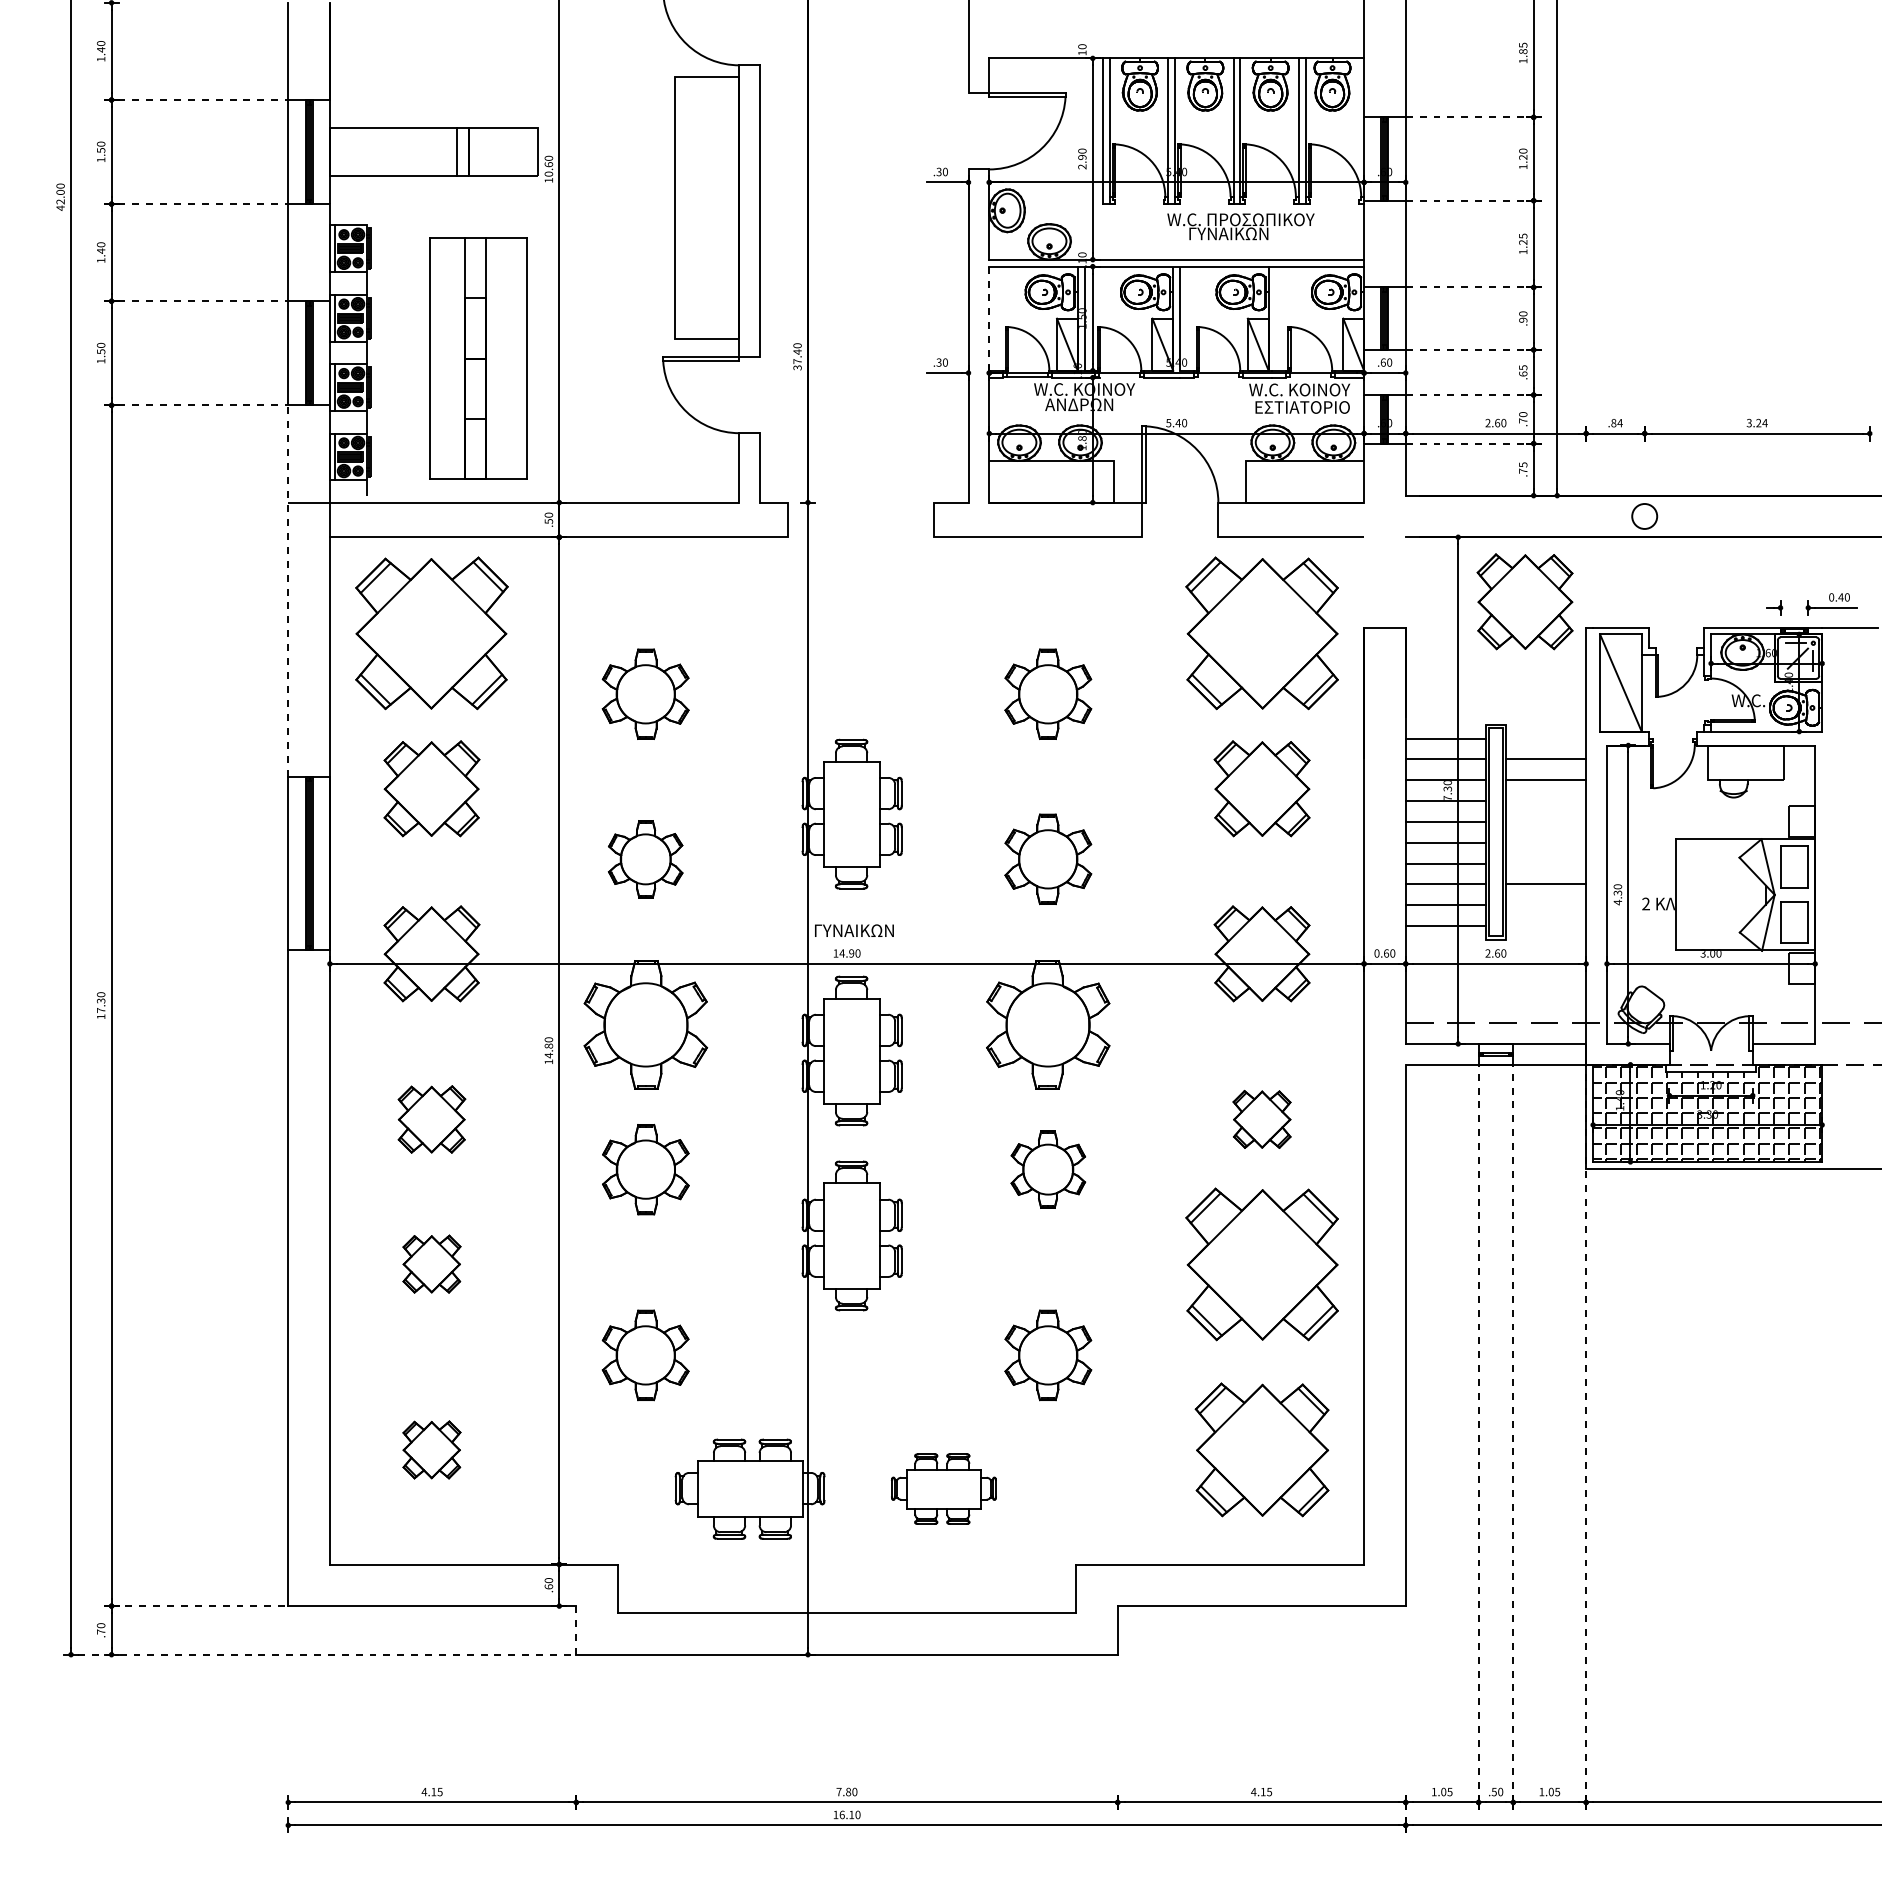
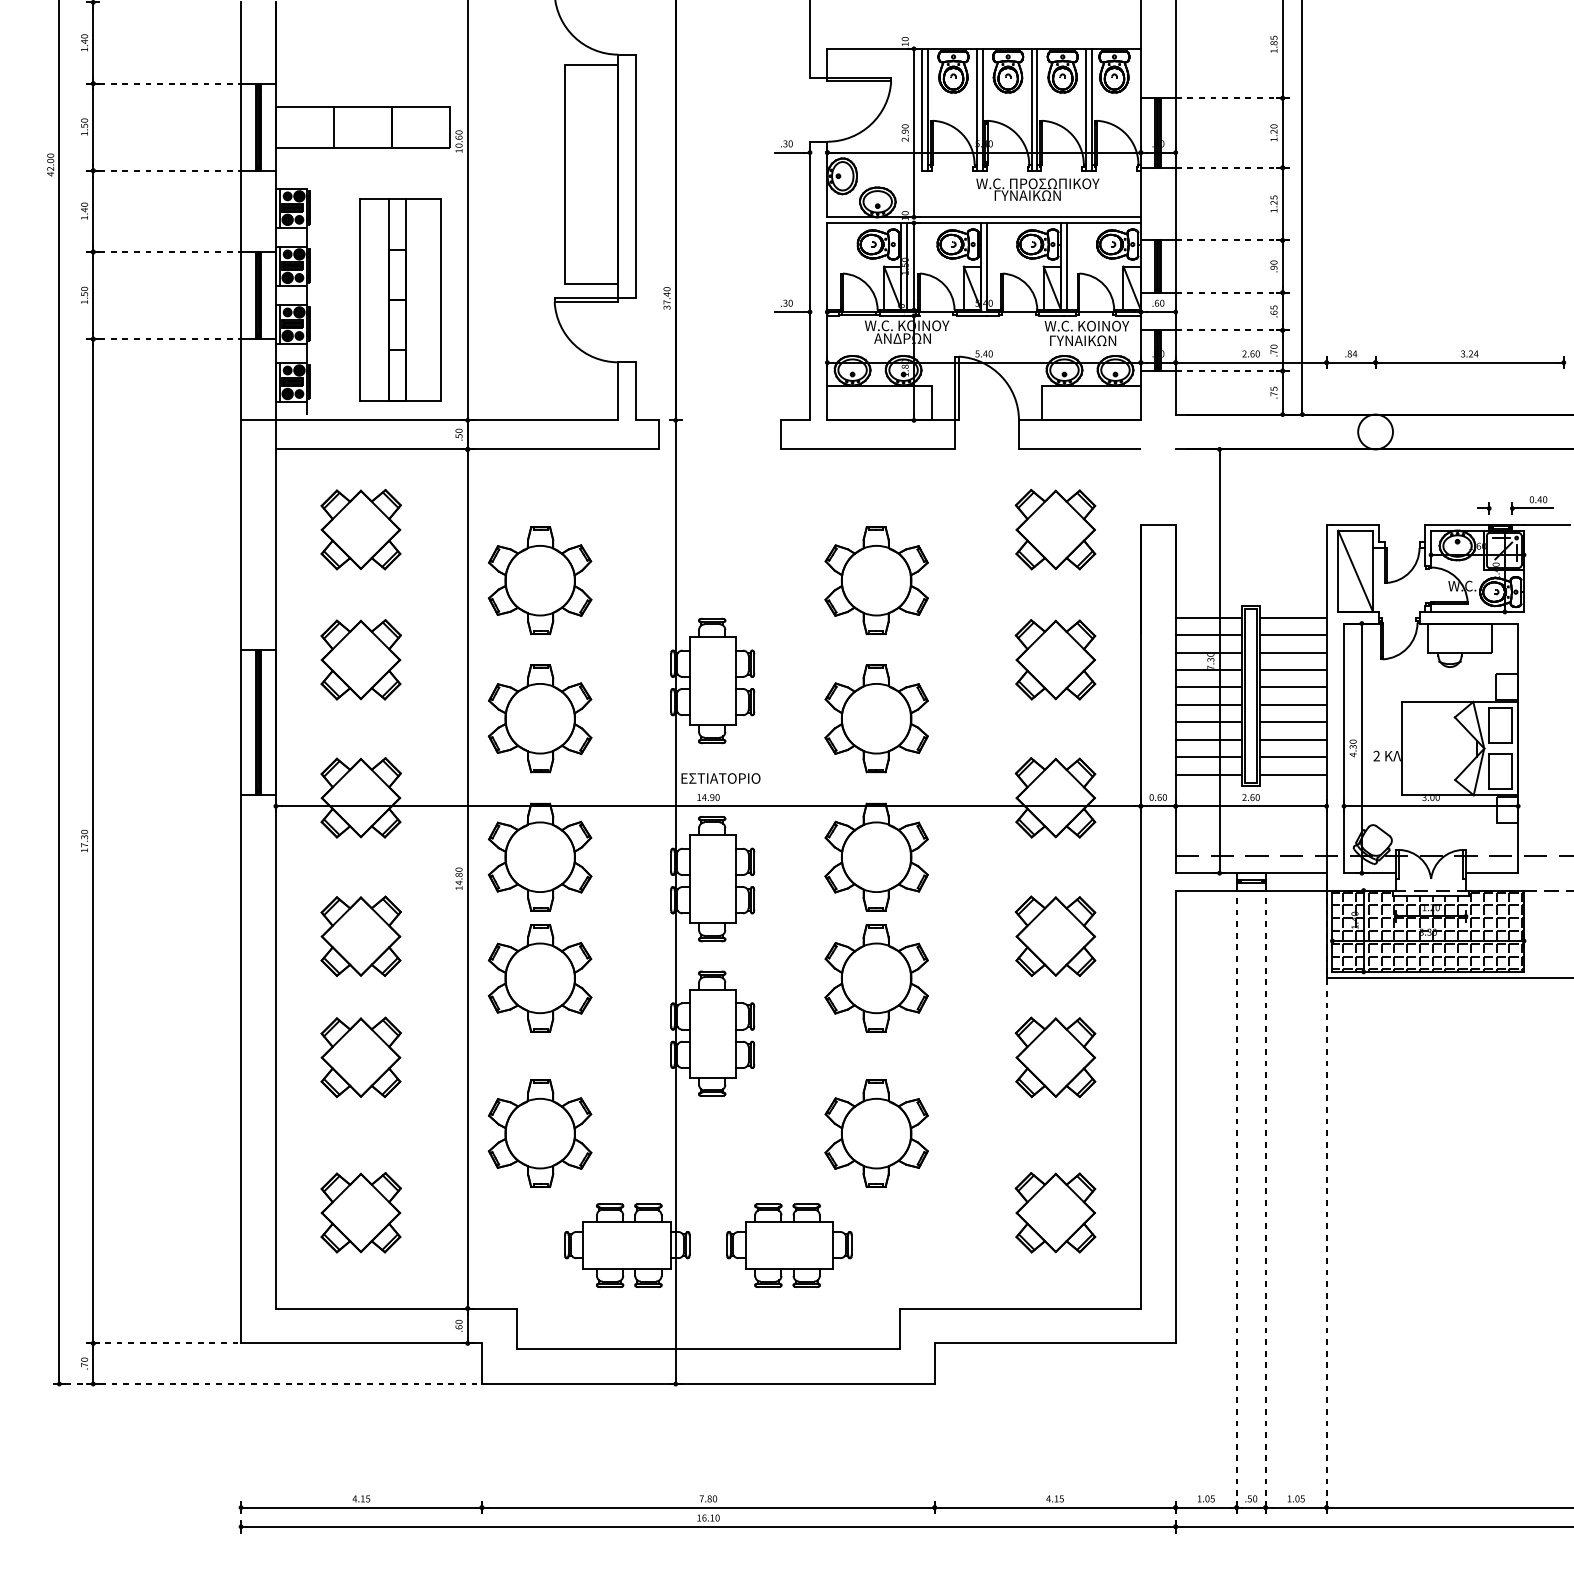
line: (457, 151) -> (334, 126), moved
line: (1275, 318) -> (1066, 266), added
line: (989, 319) -> (827, 267), dashed -> solid
text: (1303, 407) -> (1090, 340), ΕΣΤΙΑΤΟΡΙΟ -> ΓΥΝΑΙΚΩΝ
circle: (1644, 516) -> (1375, 432), size x1.67
line: (288, 591) -> (241, 494), dashed -> solid
part: (1524, 601) -> (1275, 503), removed
part: (431, 632) -> (360, 529), size x0.62
part: (1261, 632) -> (1055, 529), size x0.62
part: (645, 694) -> (539, 580), size x1.43
part: (1048, 694) -> (876, 580), size x1.43
line: (1546, 738) -> (1293, 617), added
line: (1546, 801) -> (1293, 670), added
line: (1546, 821) -> (1293, 687), added
line: (1546, 842) -> (1293, 704), added
part: (645, 859) -> (539, 718), size x1.67
part: (1048, 859) -> (876, 718), size x1.43
line: (1546, 863) -> (1293, 722), added
line: (1546, 905) -> (1293, 757), added
line: (1546, 925) -> (1293, 774), added
text: (862, 930) -> (721, 778), ΓΥΝΑΙΚΩΝ -> ΕΣΤΙΑΤΟΡΙΟ
part: (431, 1119) -> (360, 936), size x1.43
part: (1261, 1119) -> (1055, 936), size x1.67
part: (645, 1169) -> (539, 978), size x1.43
part: (1048, 1169) -> (876, 978), size x1.67
part: (431, 1263) -> (360, 1056), size x1.67
part: (1261, 1263) -> (1055, 1056), size x0.62
part: (645, 1355) -> (539, 1133), size x1.43
part: (1048, 1355) -> (876, 1133), size x1.43
part: (431, 1449) -> (360, 1212), size x1.67
part: (1261, 1449) -> (1055, 1212), size x0.71
part: (943, 1488) -> (789, 1245), size x1.43
line: (576, 1629) -> (482, 1362), dashed -> solid

